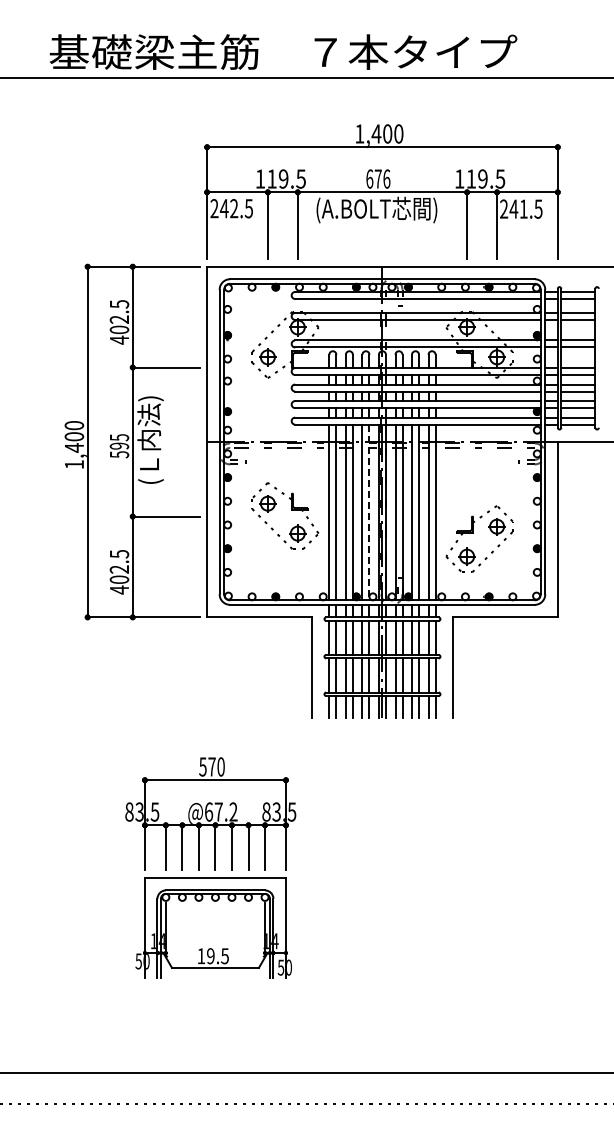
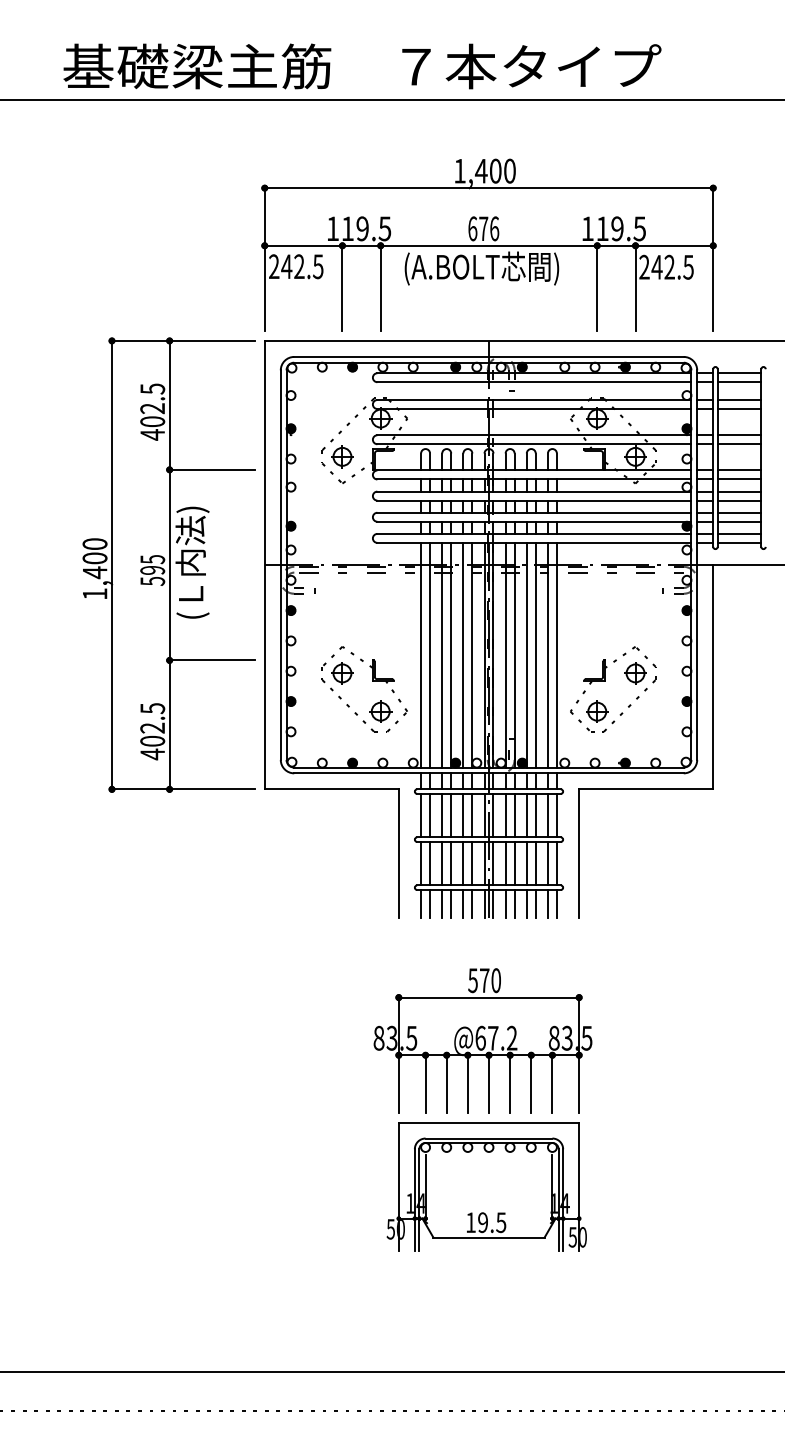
text: (523, 208) -> (669, 266), 241.5 -> 242.5
part: (291, 510) -> (372, 682), moved
line: (369, 512) -> (472, 655), dashed -> solid
part: (210, 867) -> (482, 1109), moved

